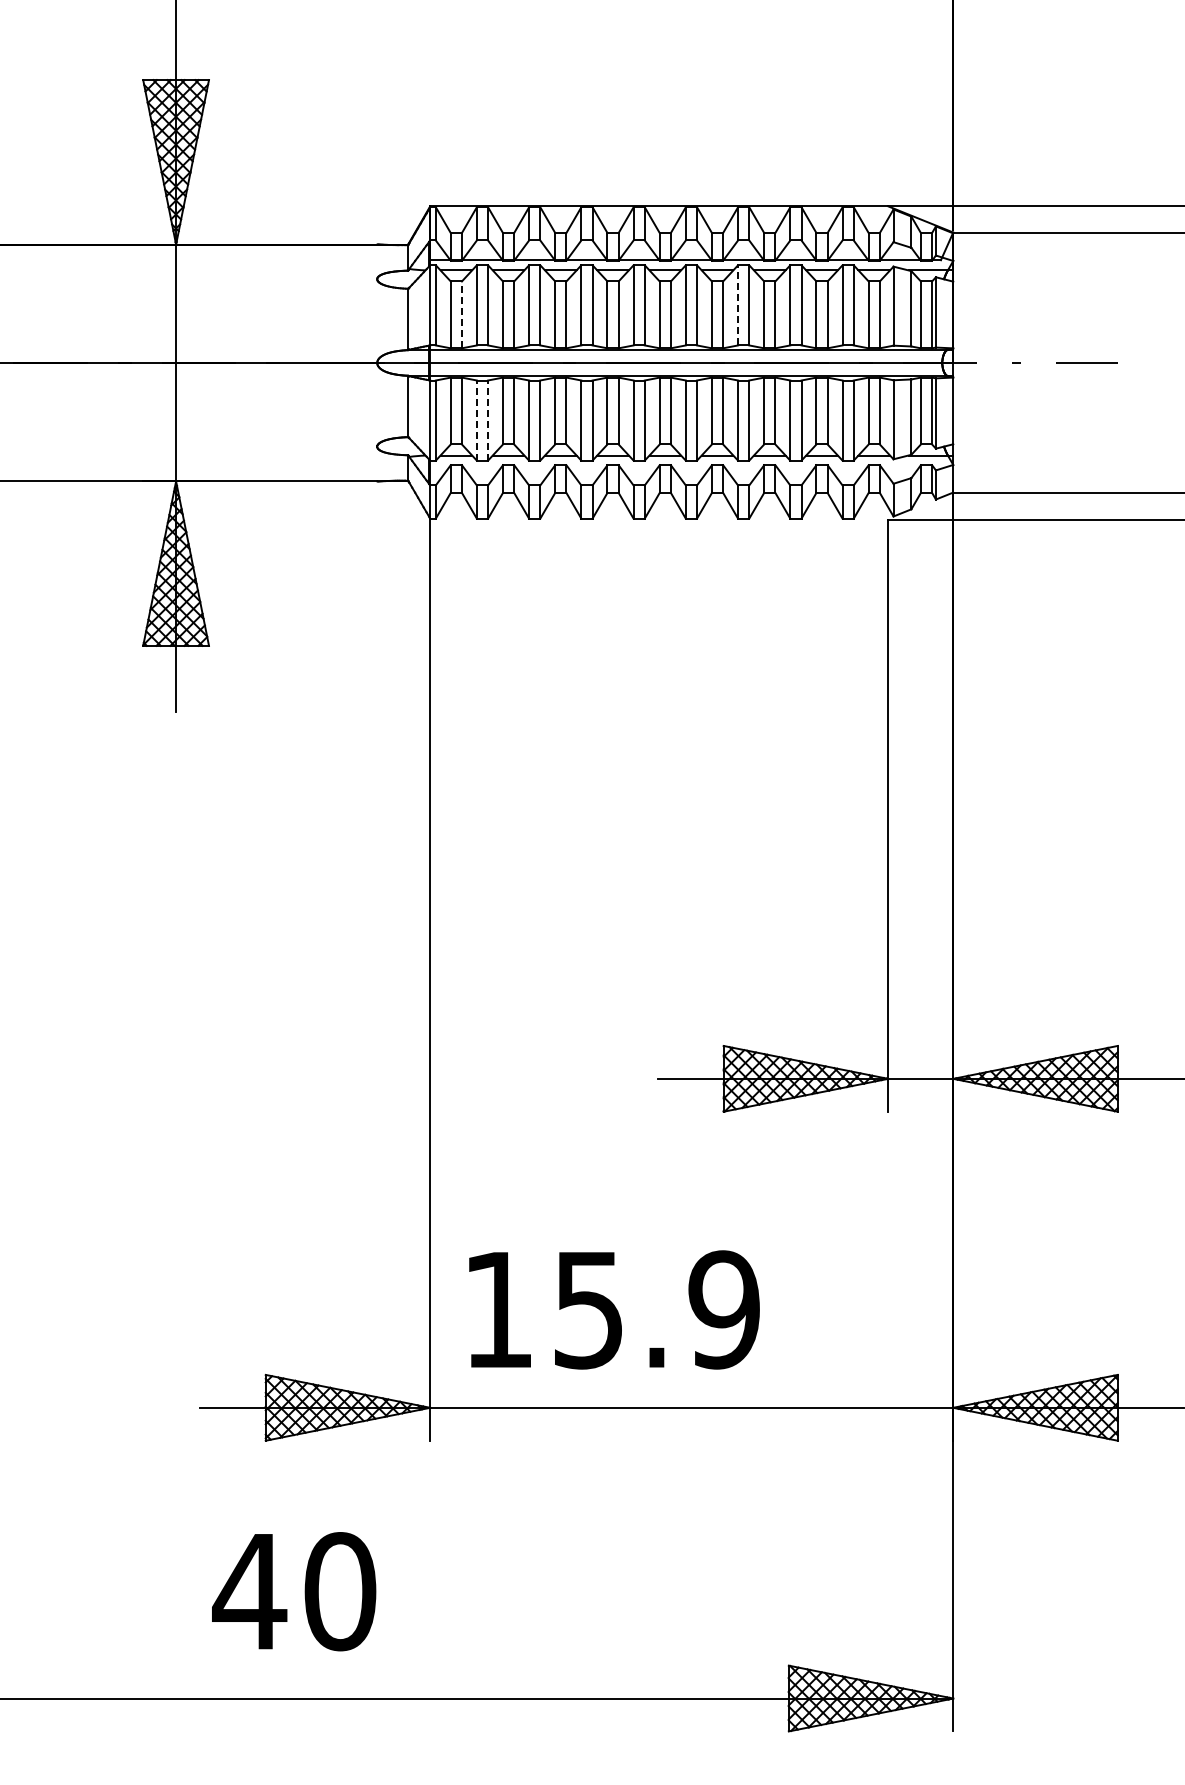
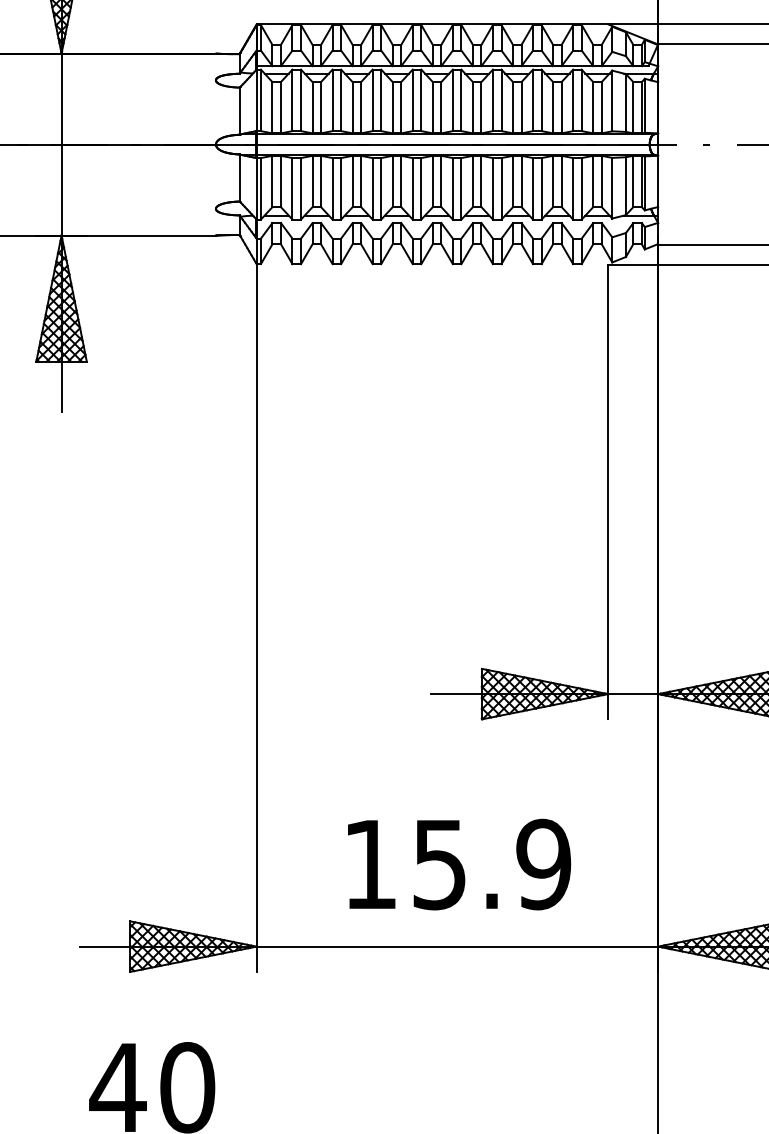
line: (738, 304) -> (493, 99), dashed -> solid
line: (461, 314) -> (280, 107), dashed -> solid
line: (476, 420) -> (292, 188), dashed -> solid
line: (488, 420) -> (301, 188), dashed -> solid
text: (614, 1309) -> (459, 864), moved

